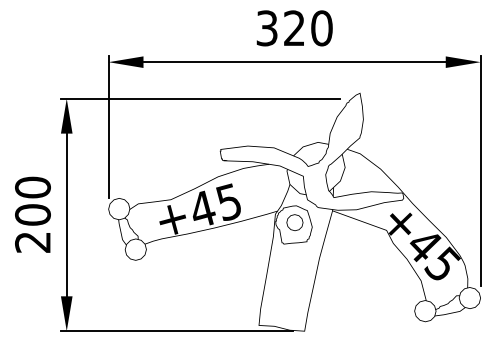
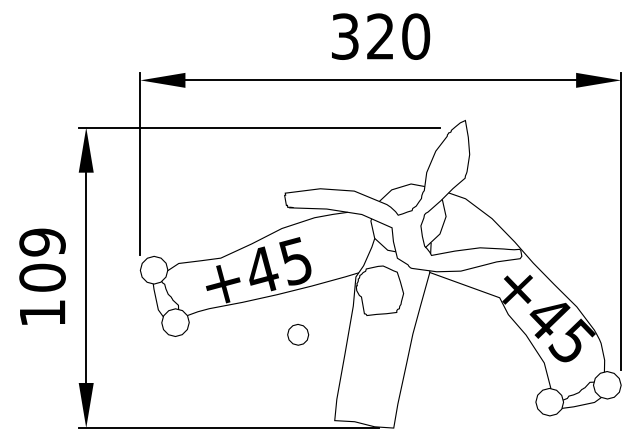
text: (32, 214) -> (42, 277), 200 -> 109
part: (295, 222) -> (298, 334), moved

